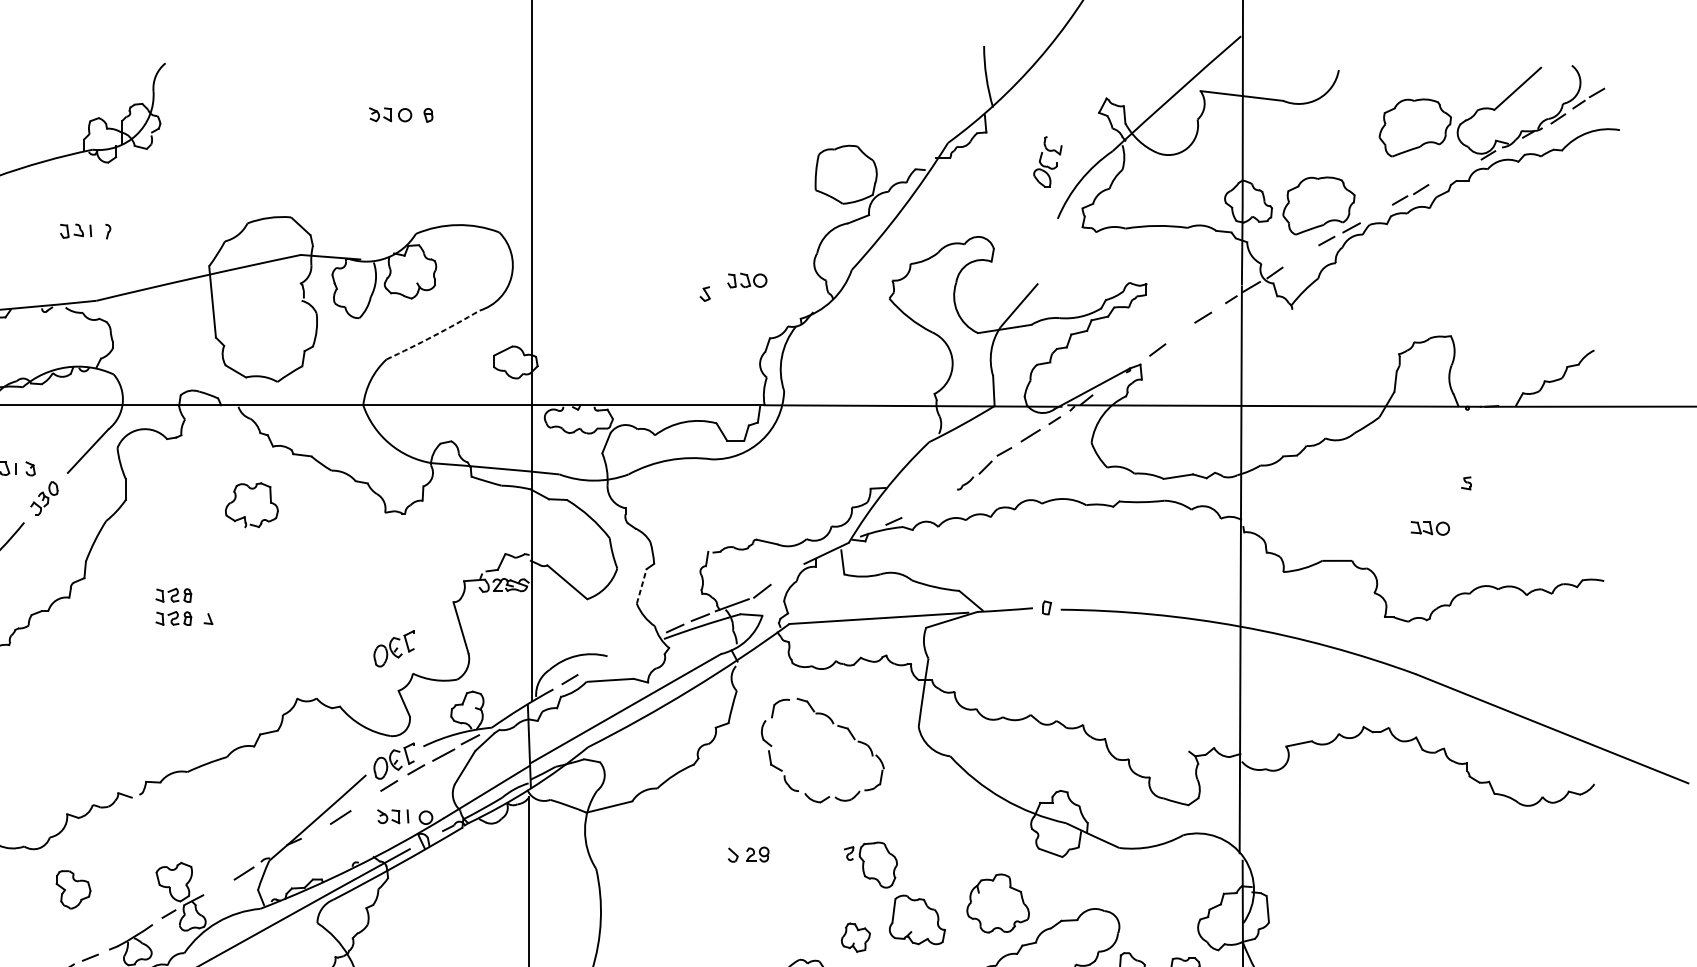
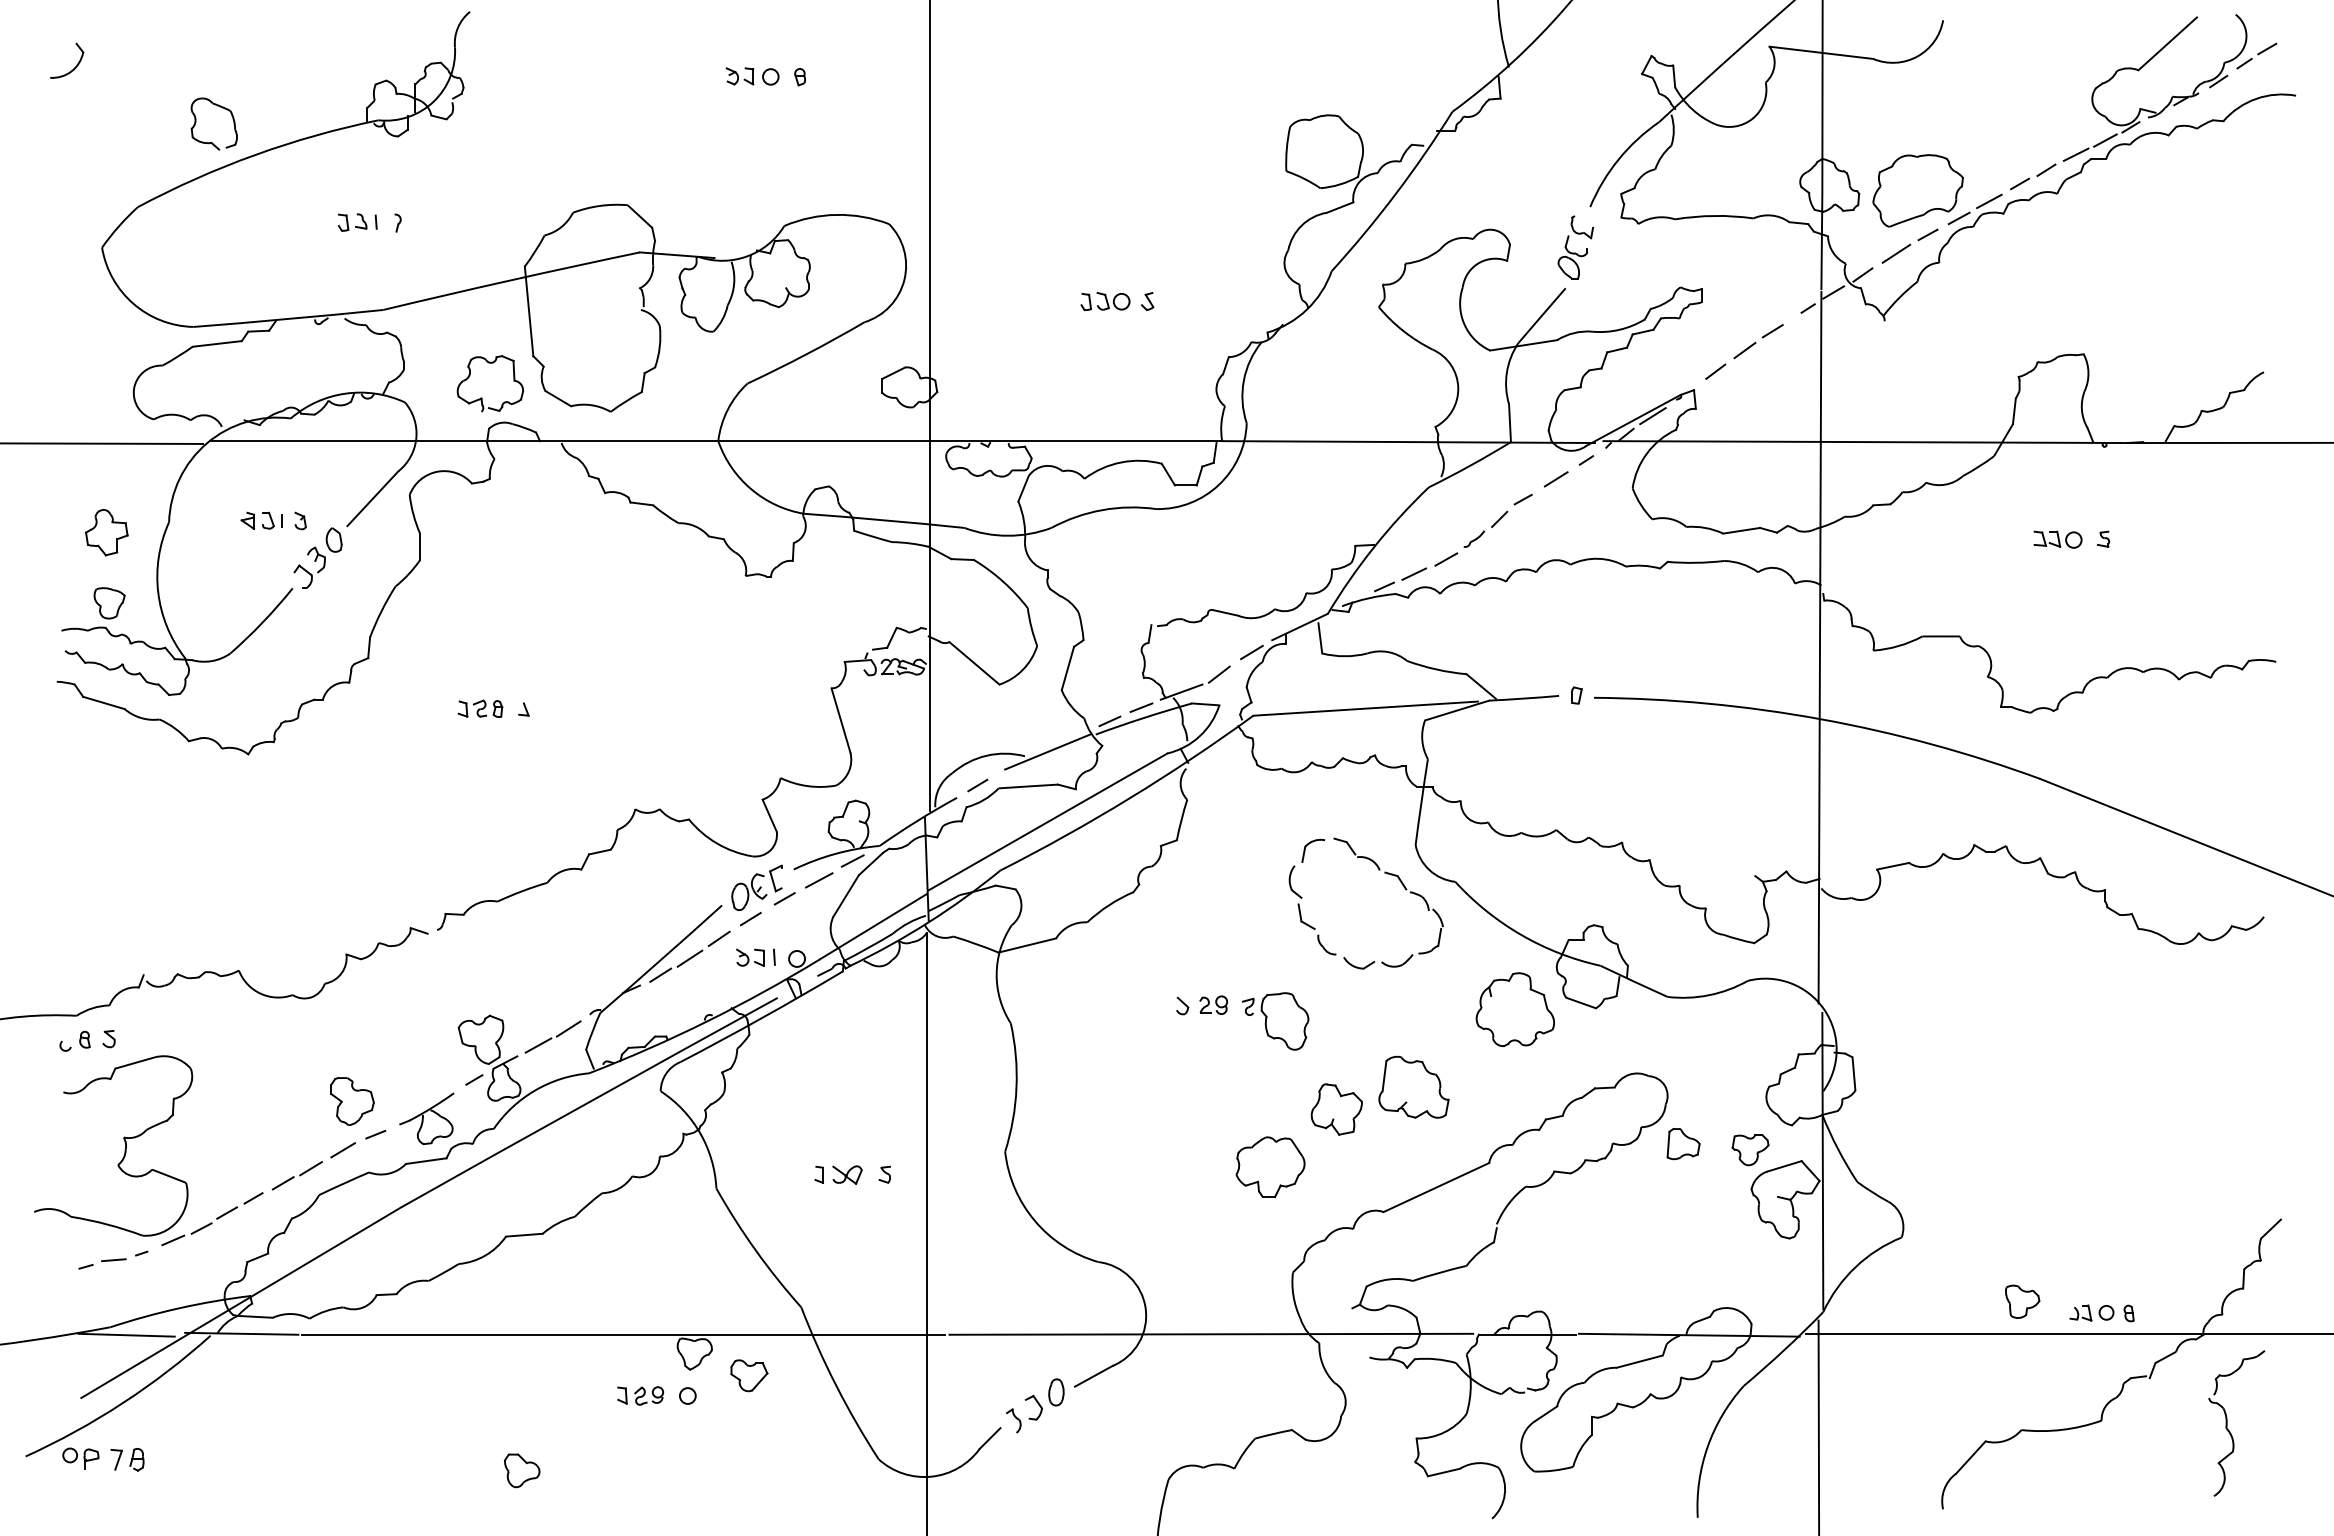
part: (1414, 127) -> (2038, 92), removed
part: (1047, 161) -> (1575, 247), moved
line: (1468, 165) -> (2105, 140), added
line: (1444, 176) -> (2075, 154), added
line: (1375, 214) -> (1989, 201), added
line: (1301, 255) -> (1896, 253), added
part: (747, 280) -> (1105, 301), moved
line: (1180, 333) -> (1744, 350), added
arc: (433, 336) -> (806, 354), dashed -> solid
line: (1107, 385) -> (1652, 416), added
part: (44, 497) -> (317, 557), size x1.43
line: (943, 499) -> (1446, 559), added
line: (917, 510) -> (1414, 573), added
part: (245, 516) -> (482, 397), moved
part: (1429, 528) -> (2057, 539), moved
line: (787, 573) -> (1251, 652), added
line: (641, 586) -> (1067, 668), dashed -> solid
part: (173, 595) -> (480, 679), removed
part: (393, 648) -> (756, 746), removed
line: (625, 652) -> (1047, 751), added
part: (832, 724) -> (1378, 870), moved
line: (363, 801) -> (718, 938), added
line: (317, 830) -> (660, 974), added
part: (870, 865) -> (1275, 1021), moved
line: (220, 886) -> (538, 1045), added
part: (73, 889) -> (352, 1101), moved
part: (997, 903) -> (1514, 1009), moved
part: (855, 937) -> (1336, 1109), size x1.43

